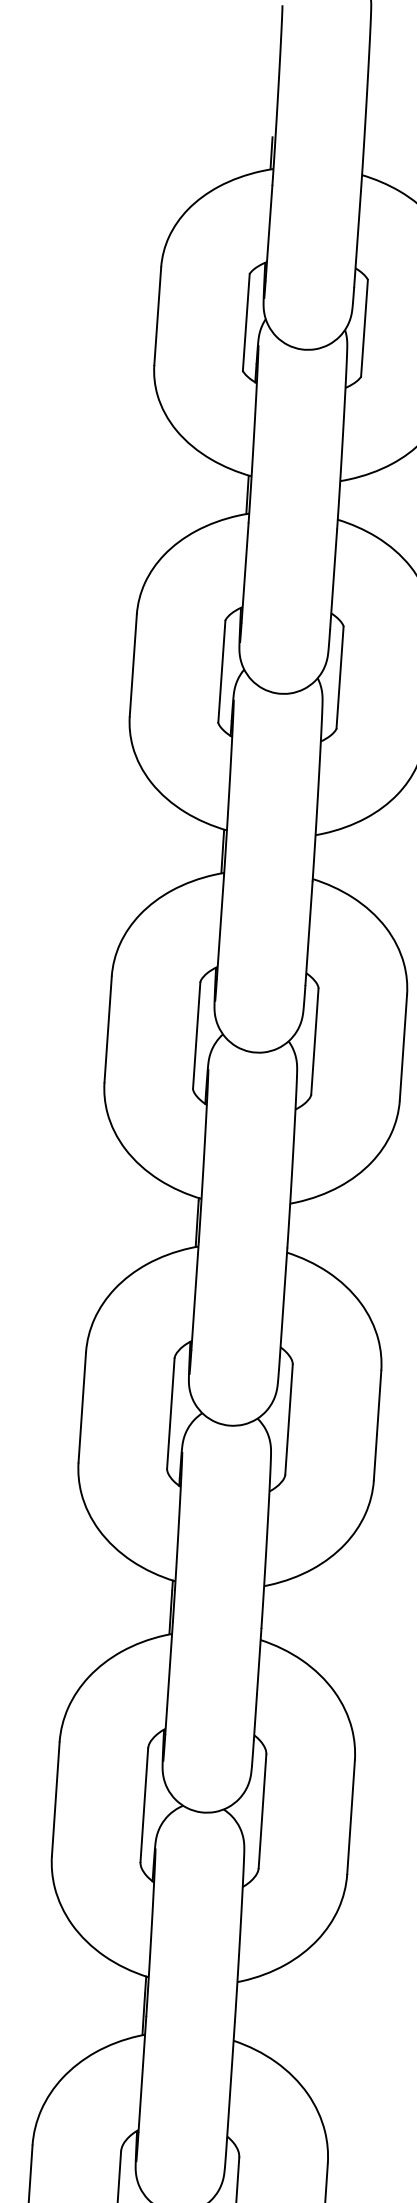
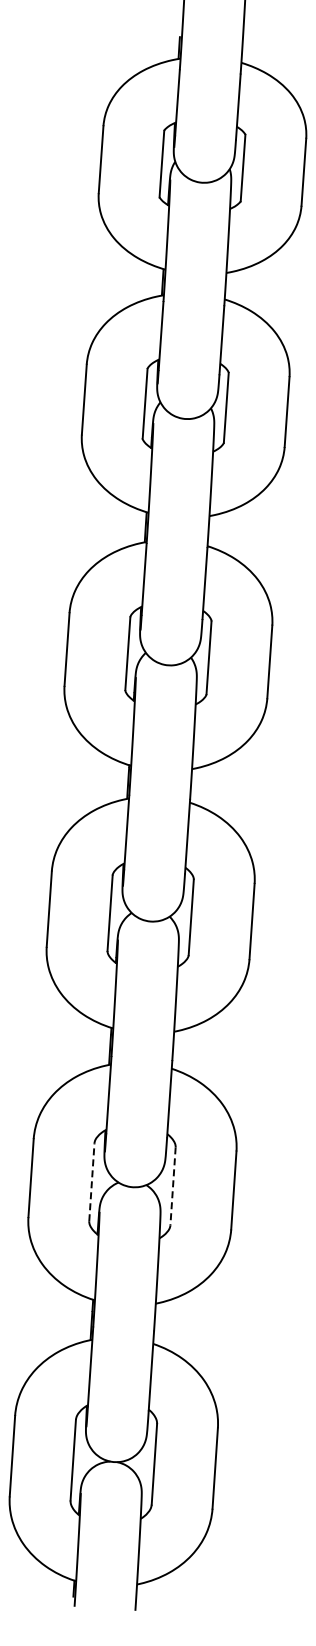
line: (143, 1804) -> (91, 1181), solid -> dashed
line: (263, 1811) -> (173, 1186), solid -> dashed

